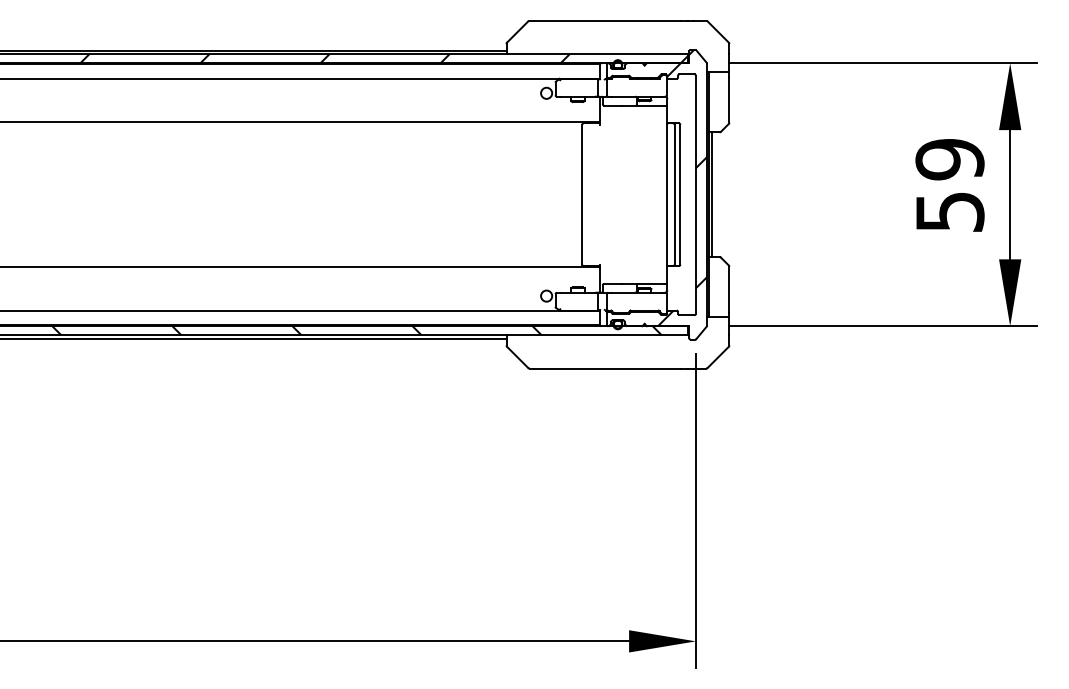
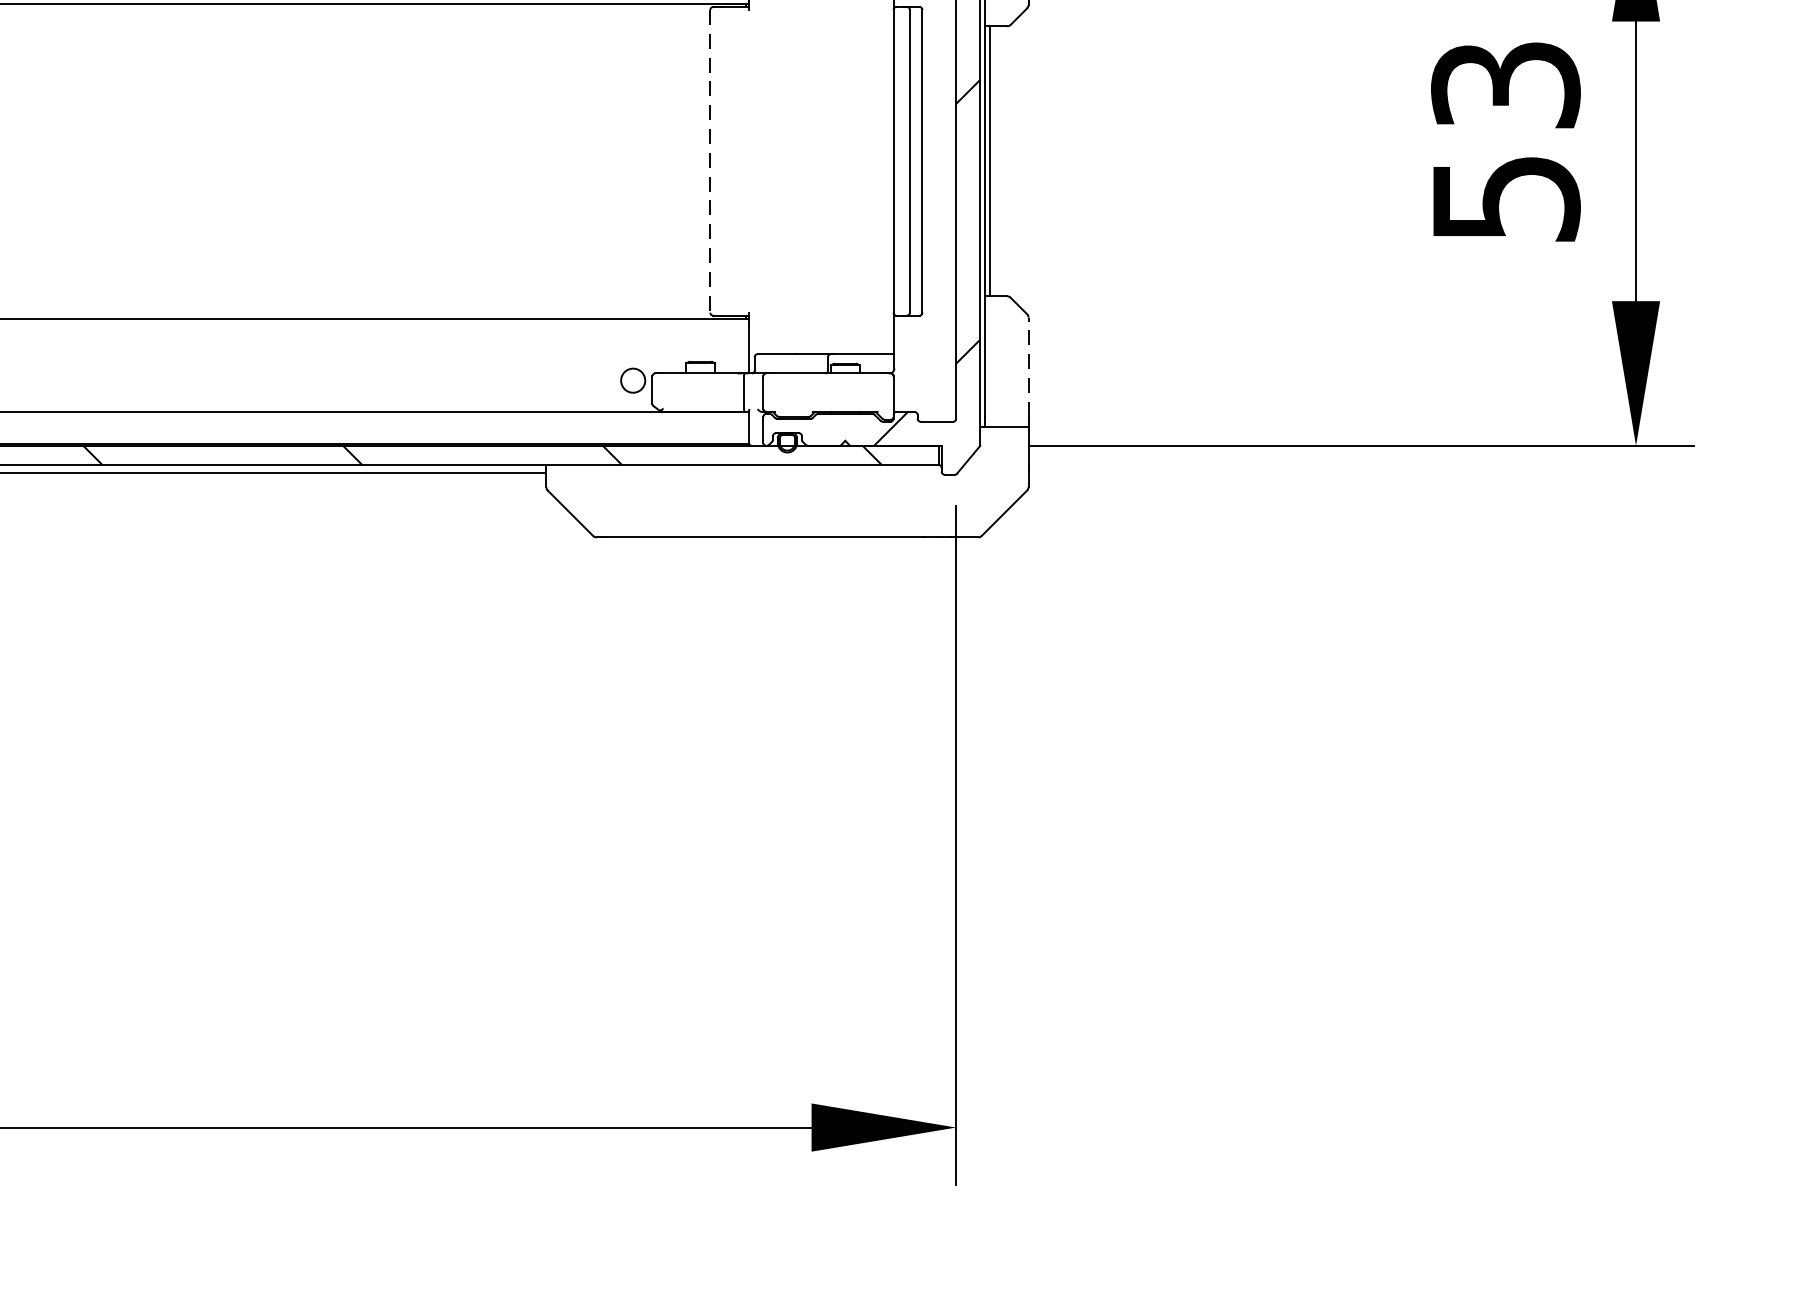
text: (949, 159) -> (1504, 85), 59 -> 53
line: (582, 194) -> (710, 160), solid -> dashed
line: (729, 289) -> (1028, 366), solid -> dashed

